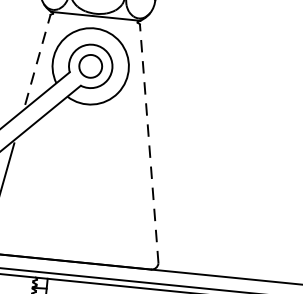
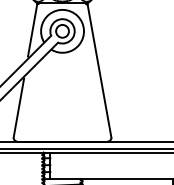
line: (37, 59) -> (32, 30), dashed -> solid
line: (149, 142) -> (99, 70), dashed -> solid

